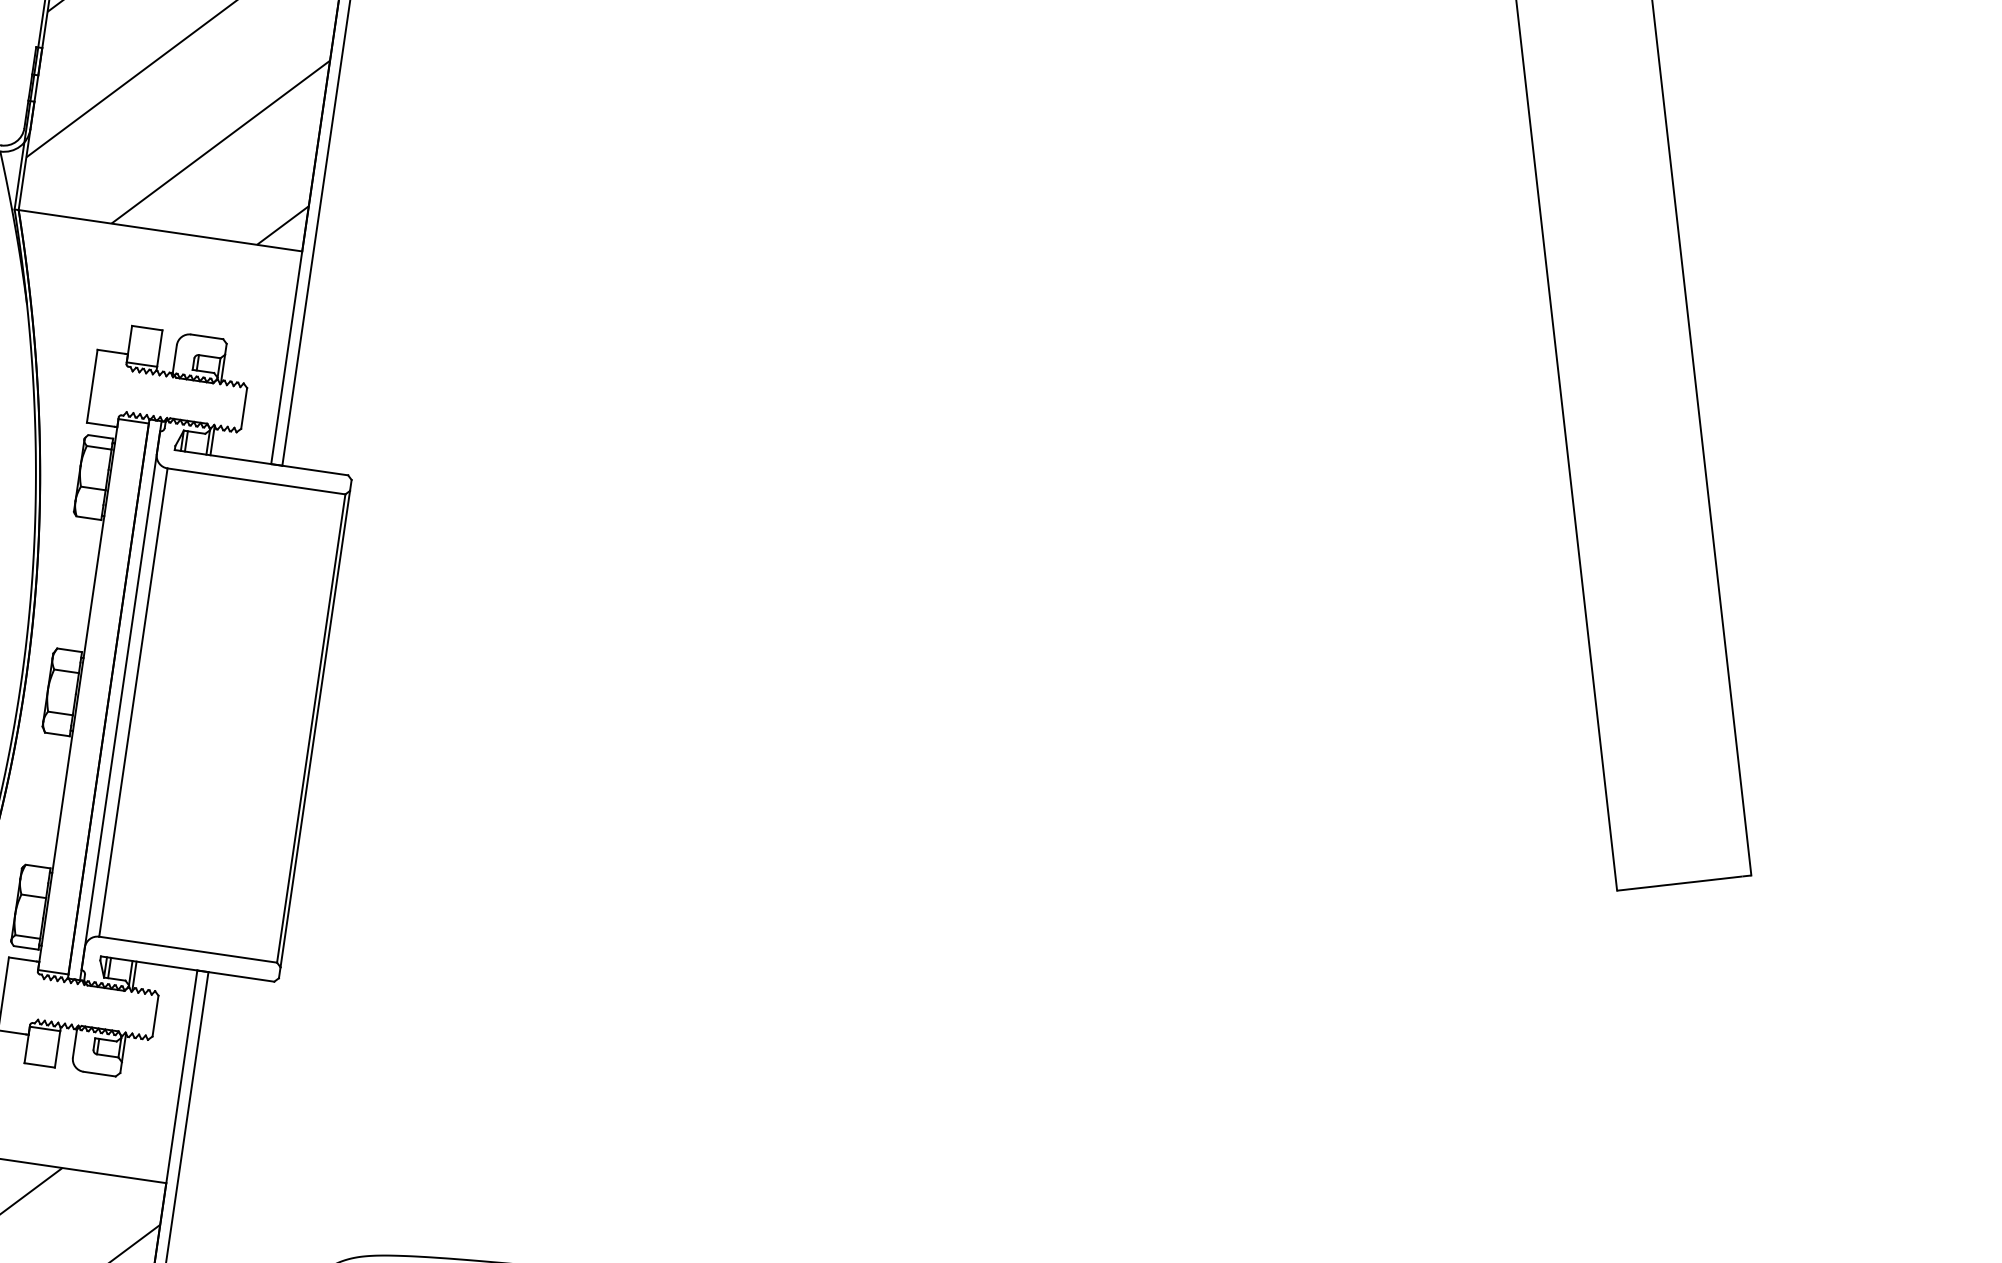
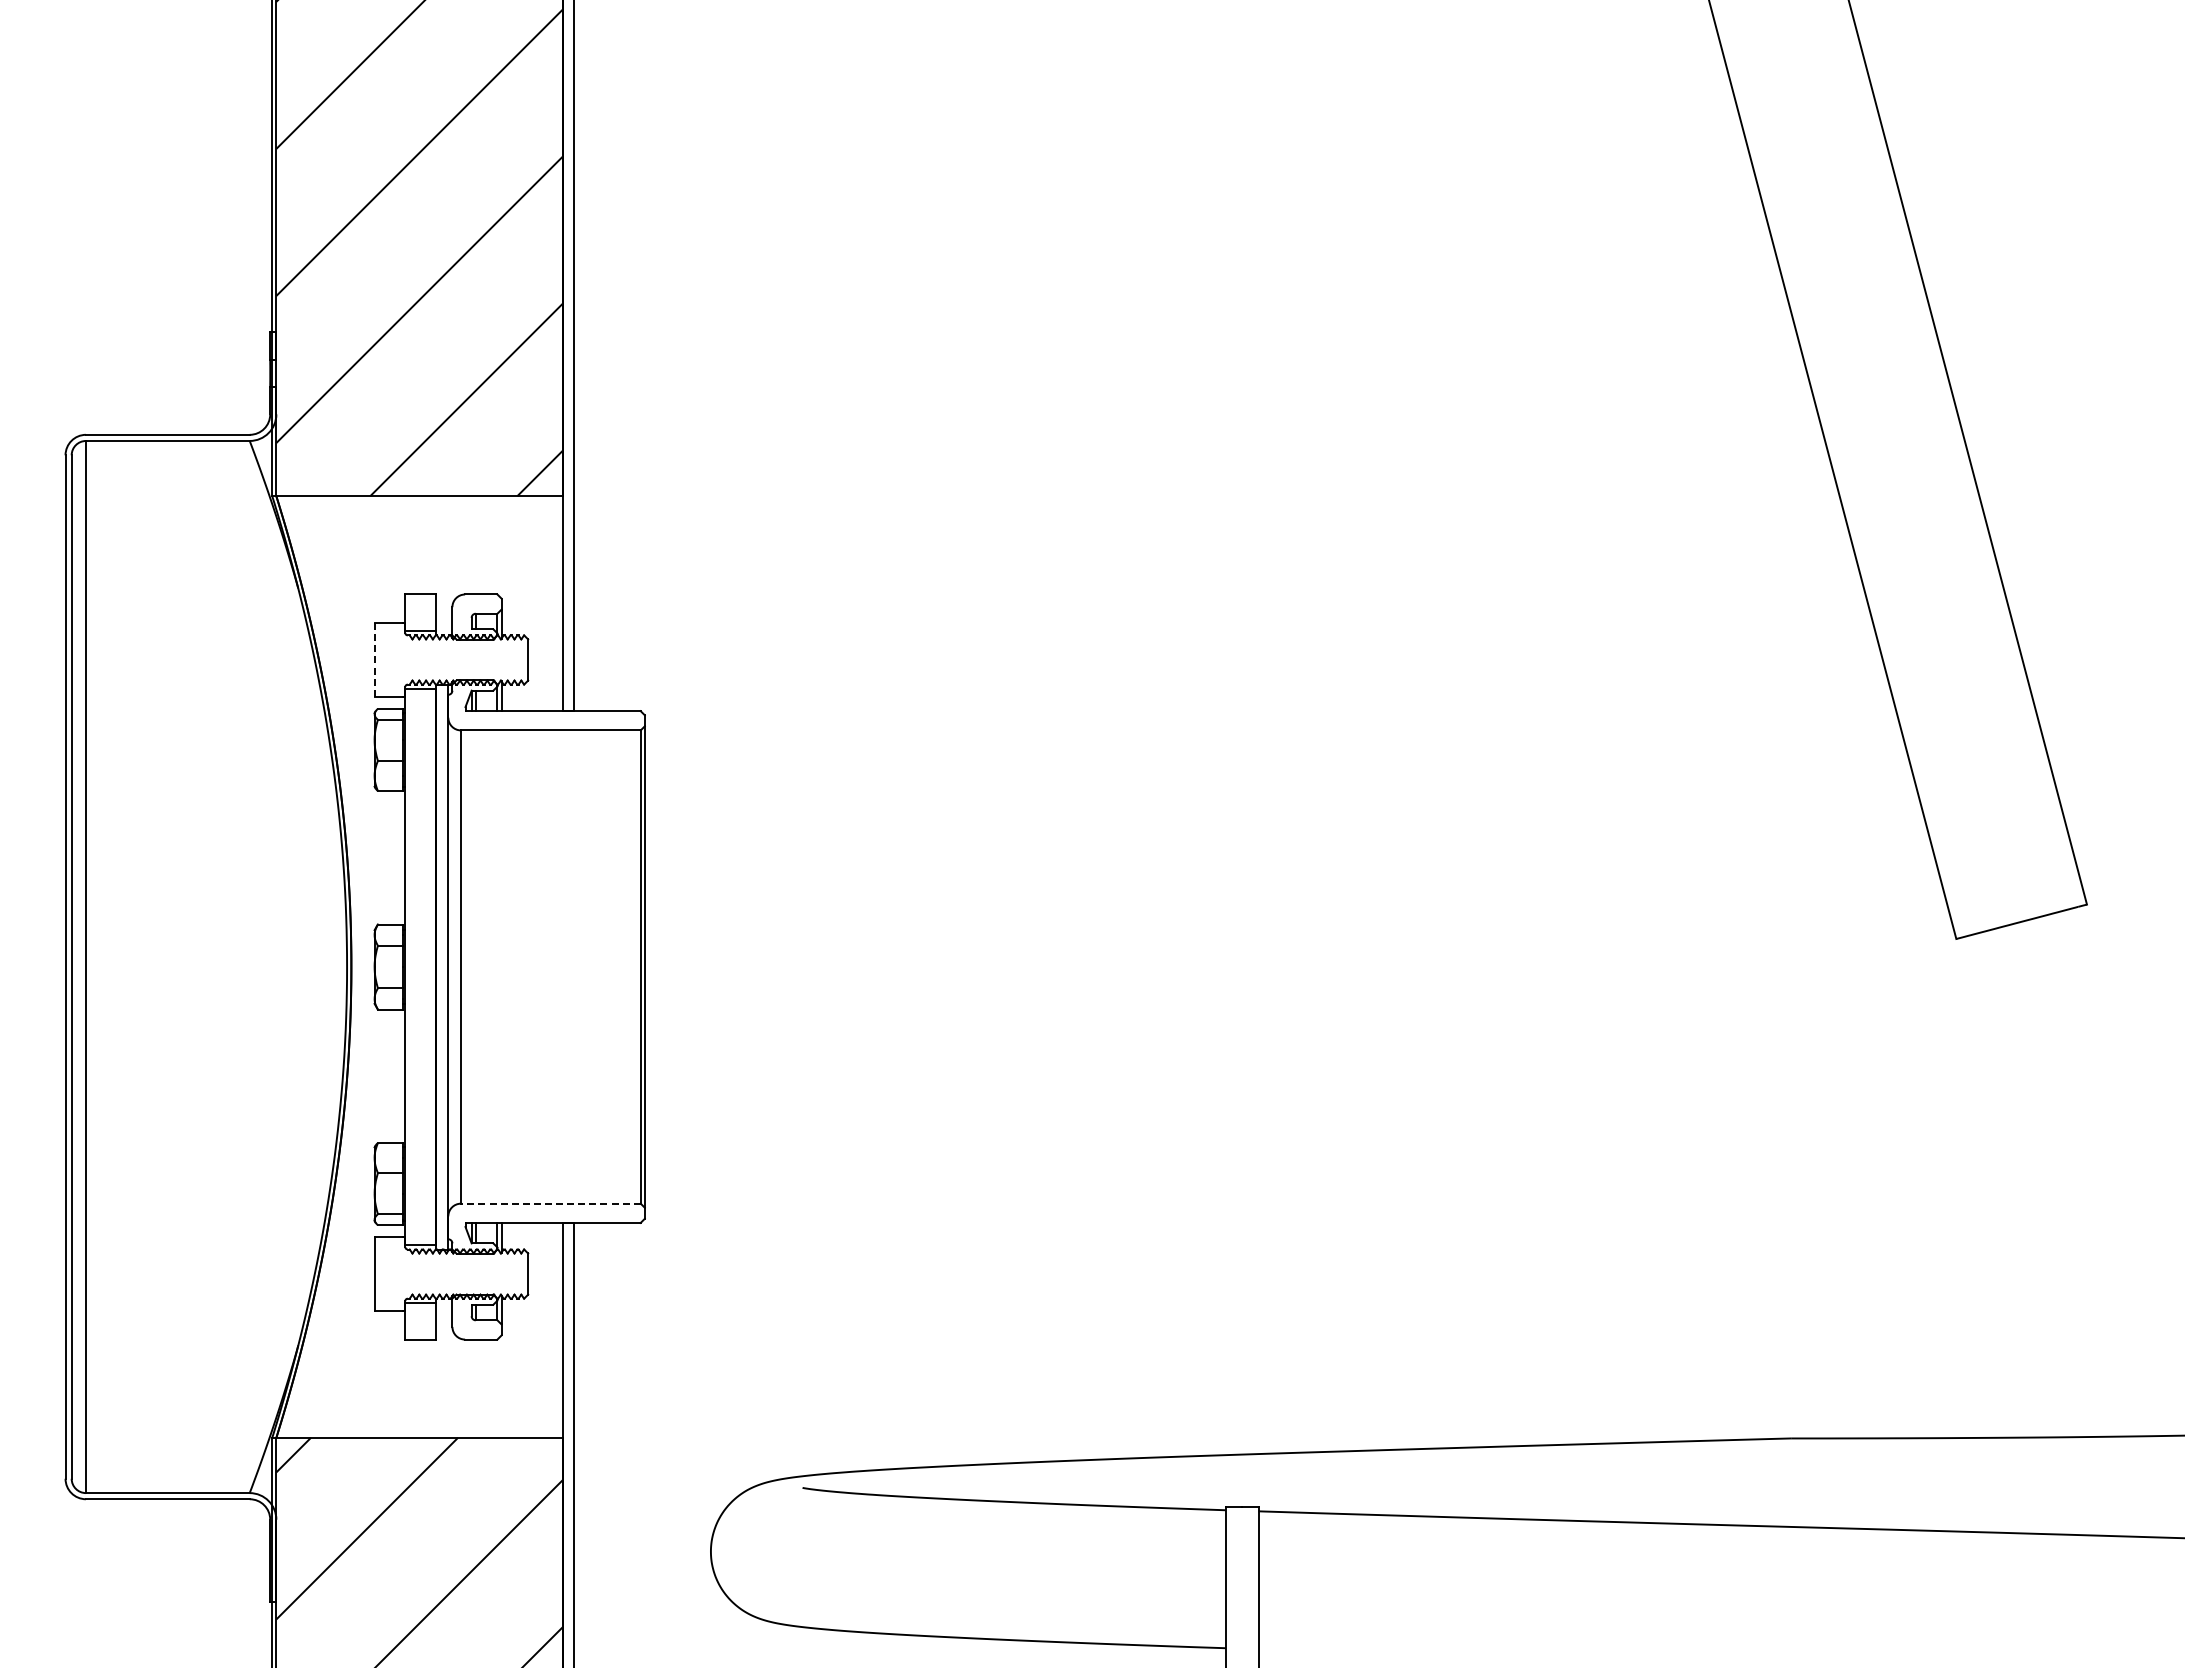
line: (92, 386) -> (374, 660), solid -> dashed
line: (187, 949) -> (550, 1203), solid -> dashed

